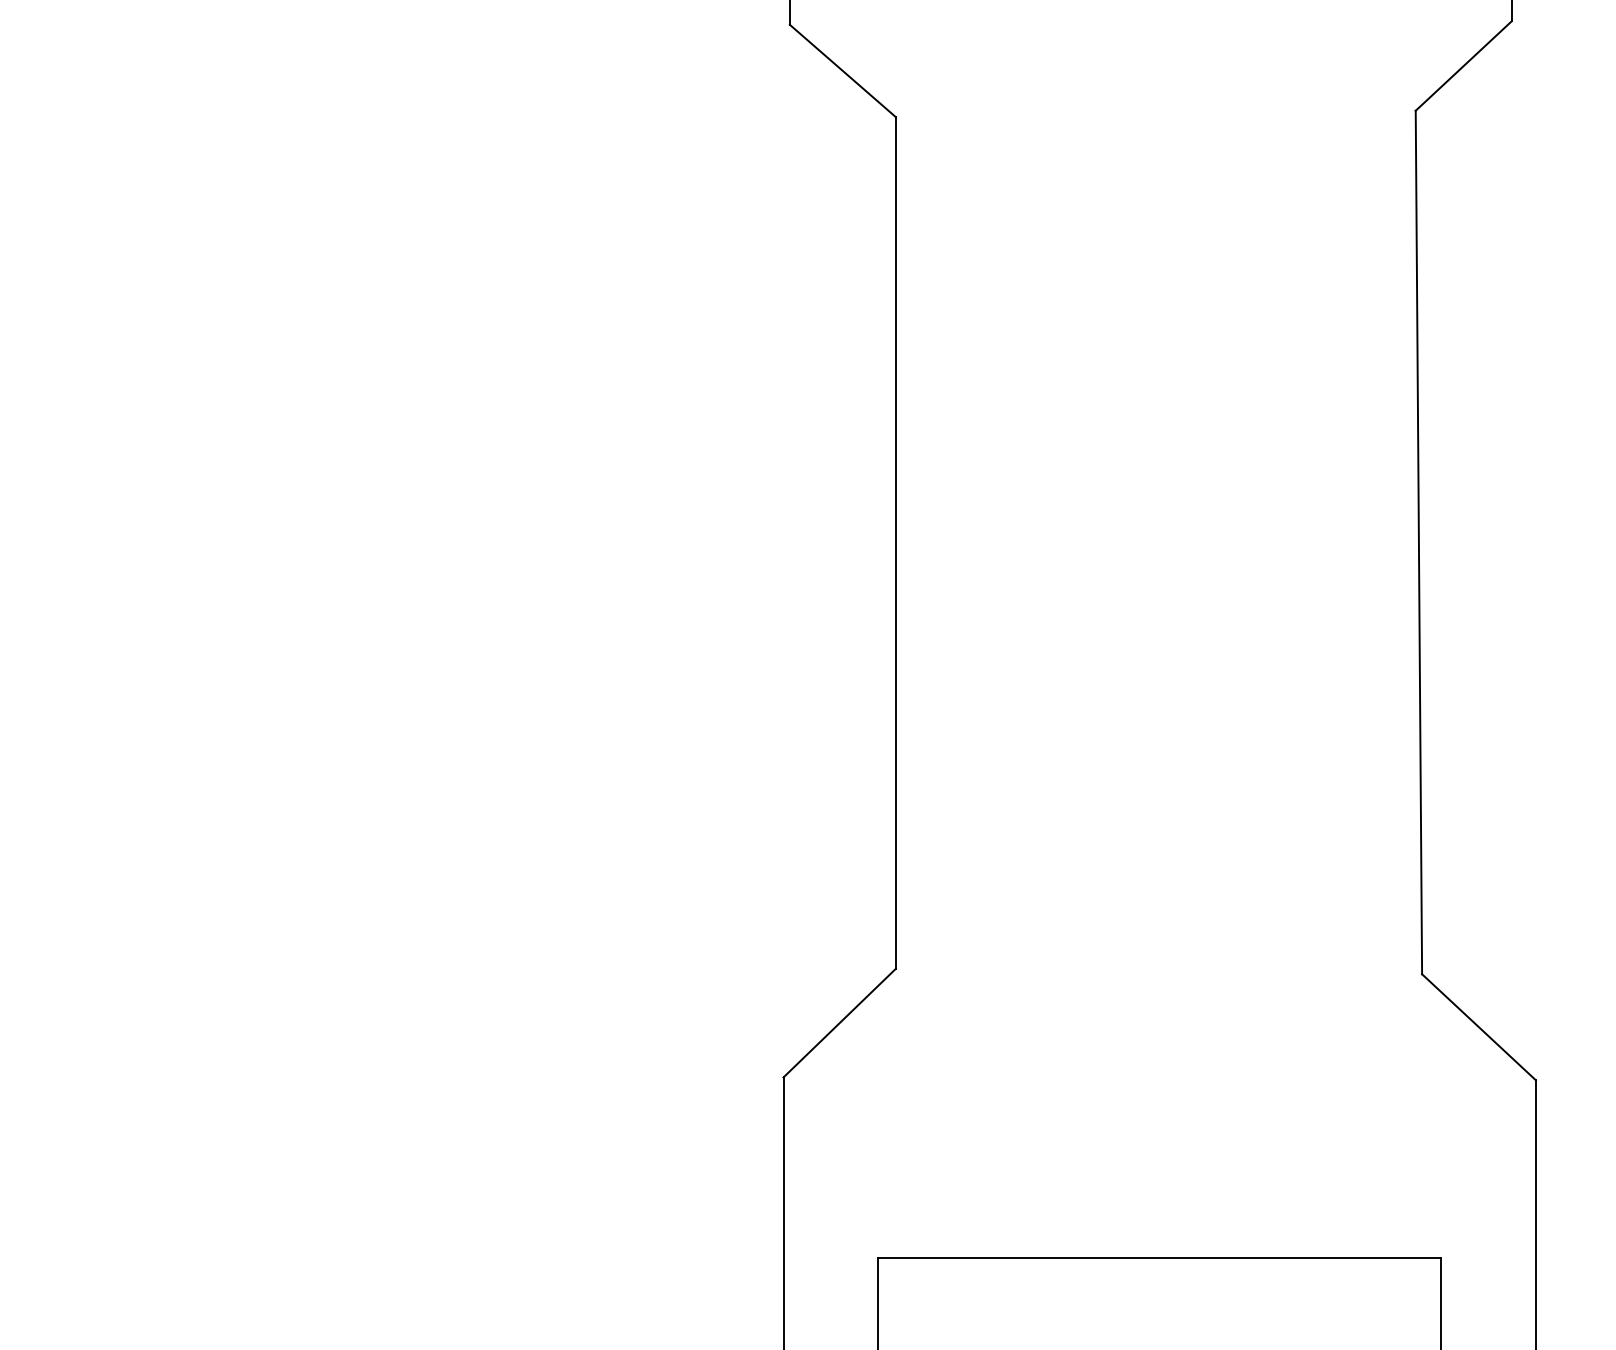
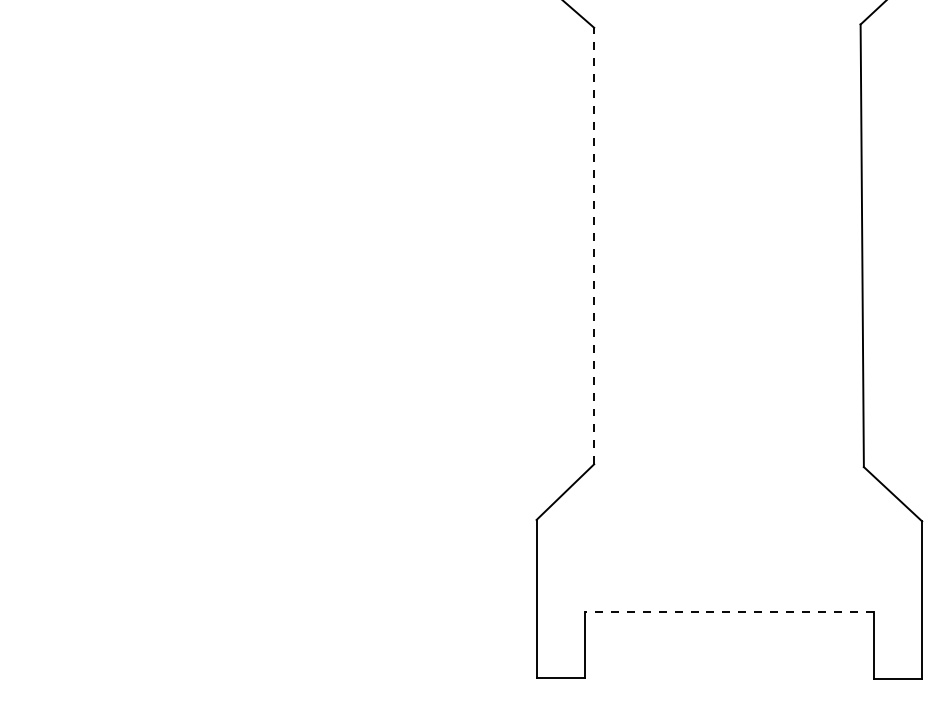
line: (896, 541) -> (594, 245), solid -> dashed
line: (1157, 1257) -> (728, 612), solid -> dashed

